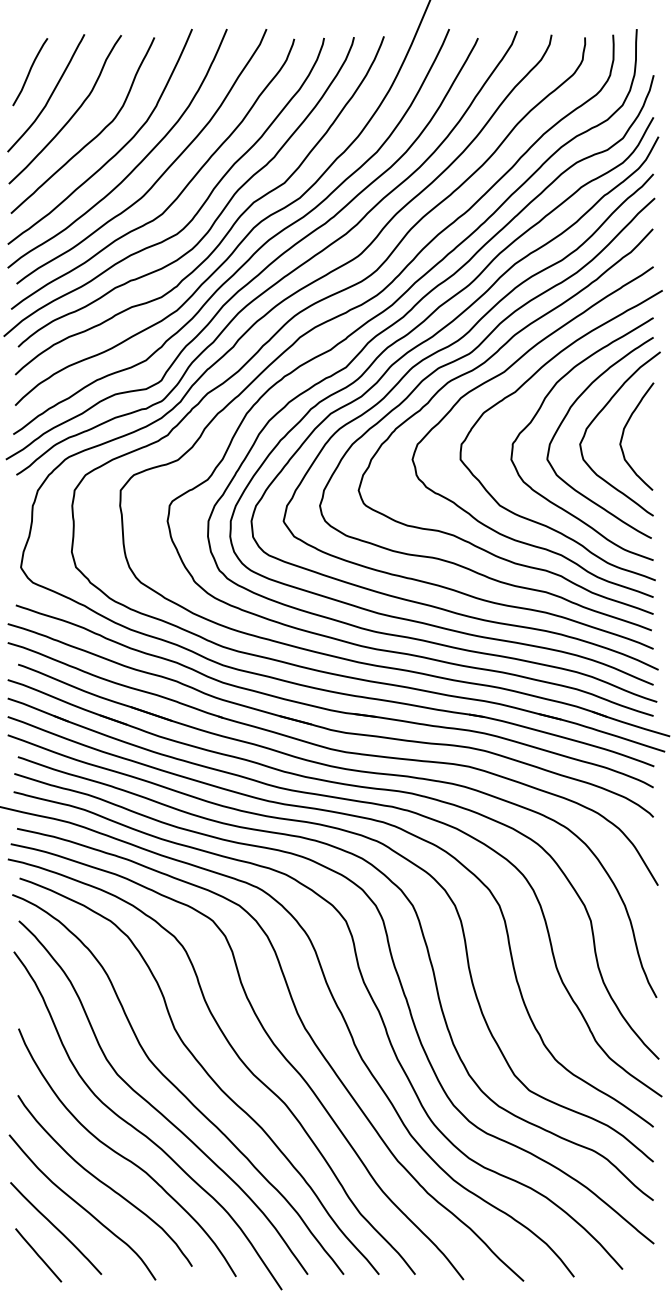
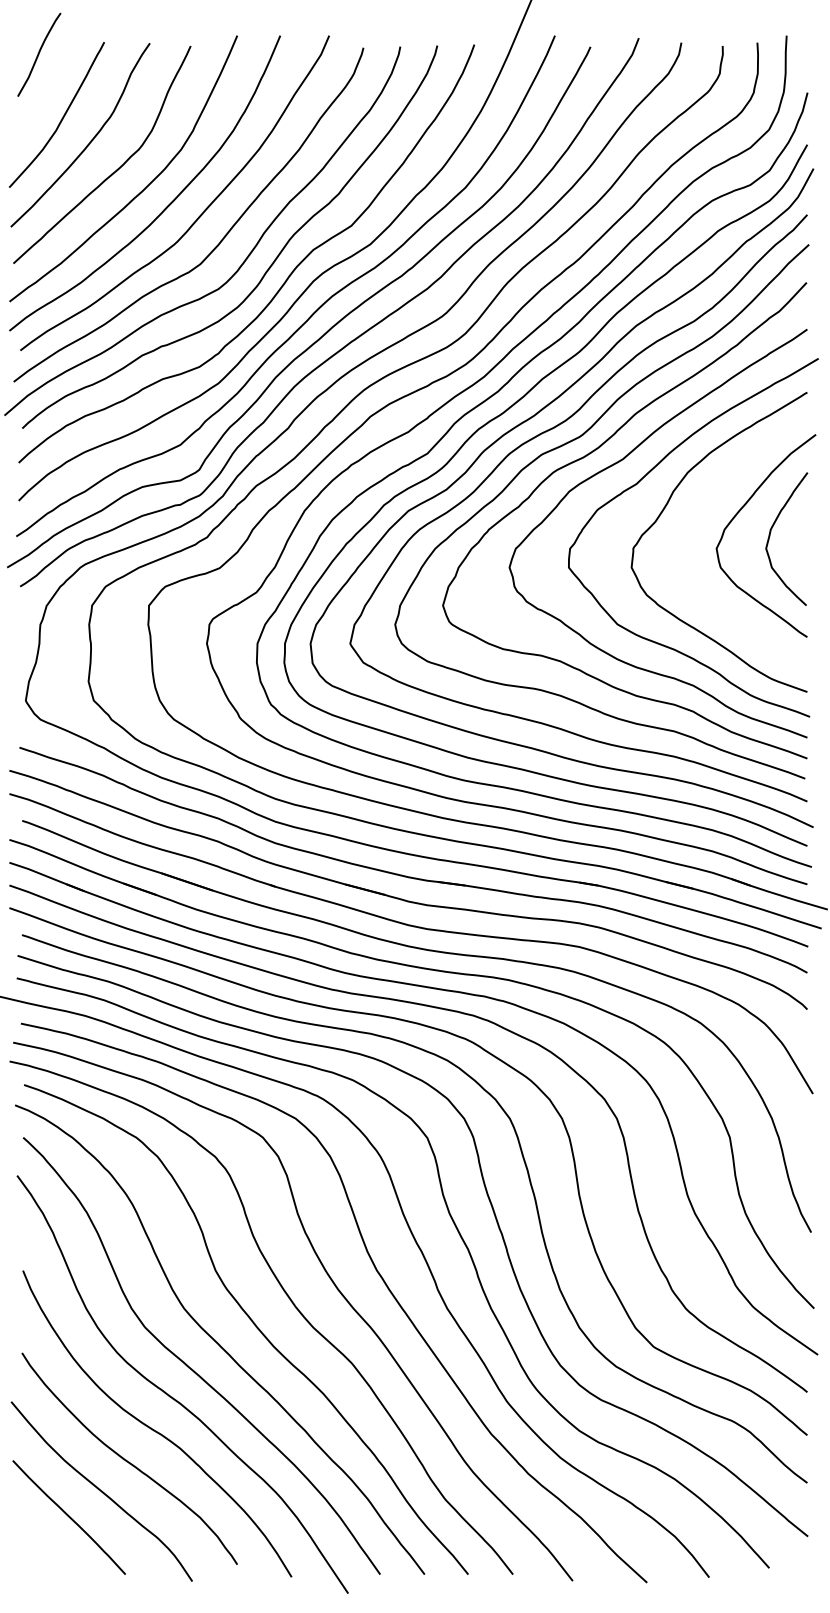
curve: (30, 71) -> (39, 54), moved
curve: (565, 418) -> (698, 516), removed
line: (38, 1255) -> (47, 1550), removed

